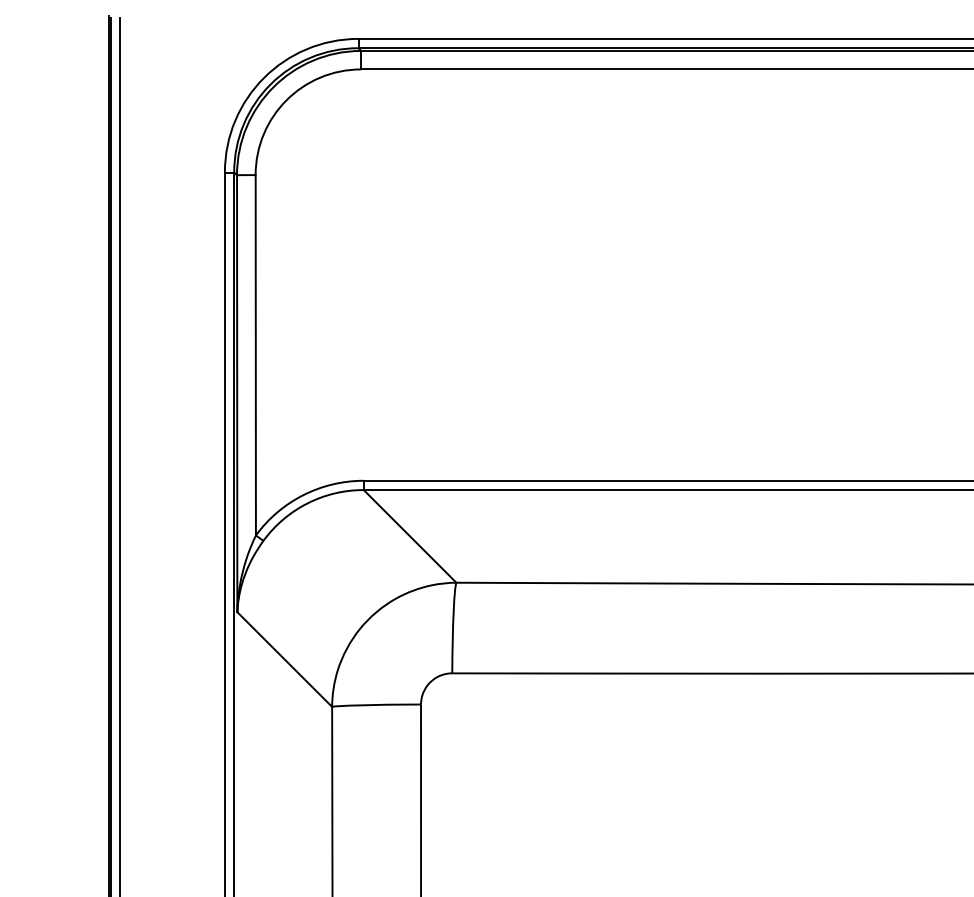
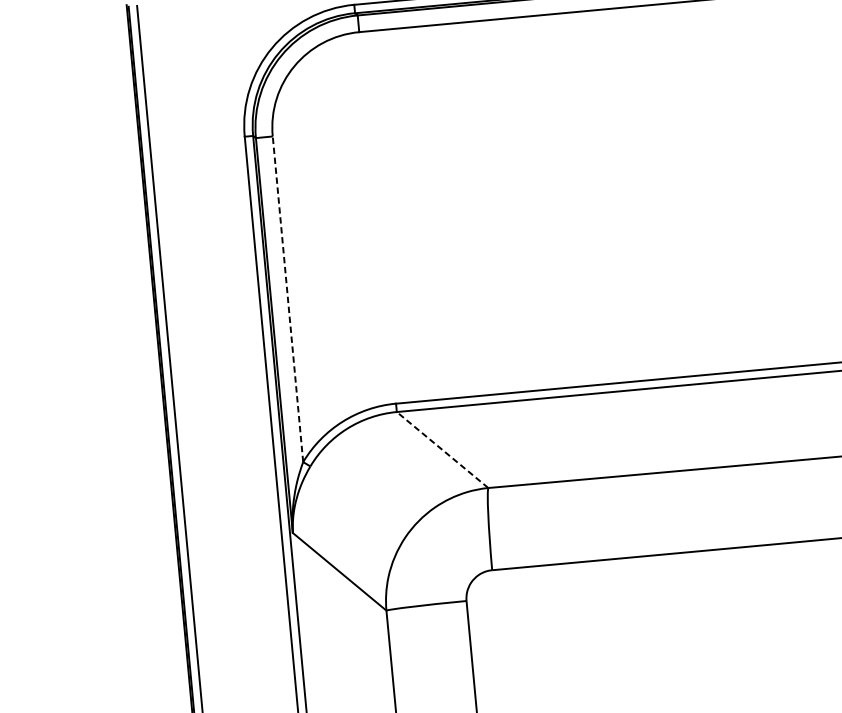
line: (255, 354) -> (287, 298), solid -> dashed
line: (410, 536) -> (442, 450), solid -> dashed

